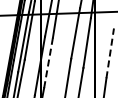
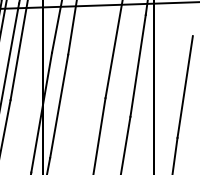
line: (110, 52) -> (185, 85), dashed -> solid
line: (48, 62) -> (59, 105), dashed -> solid

